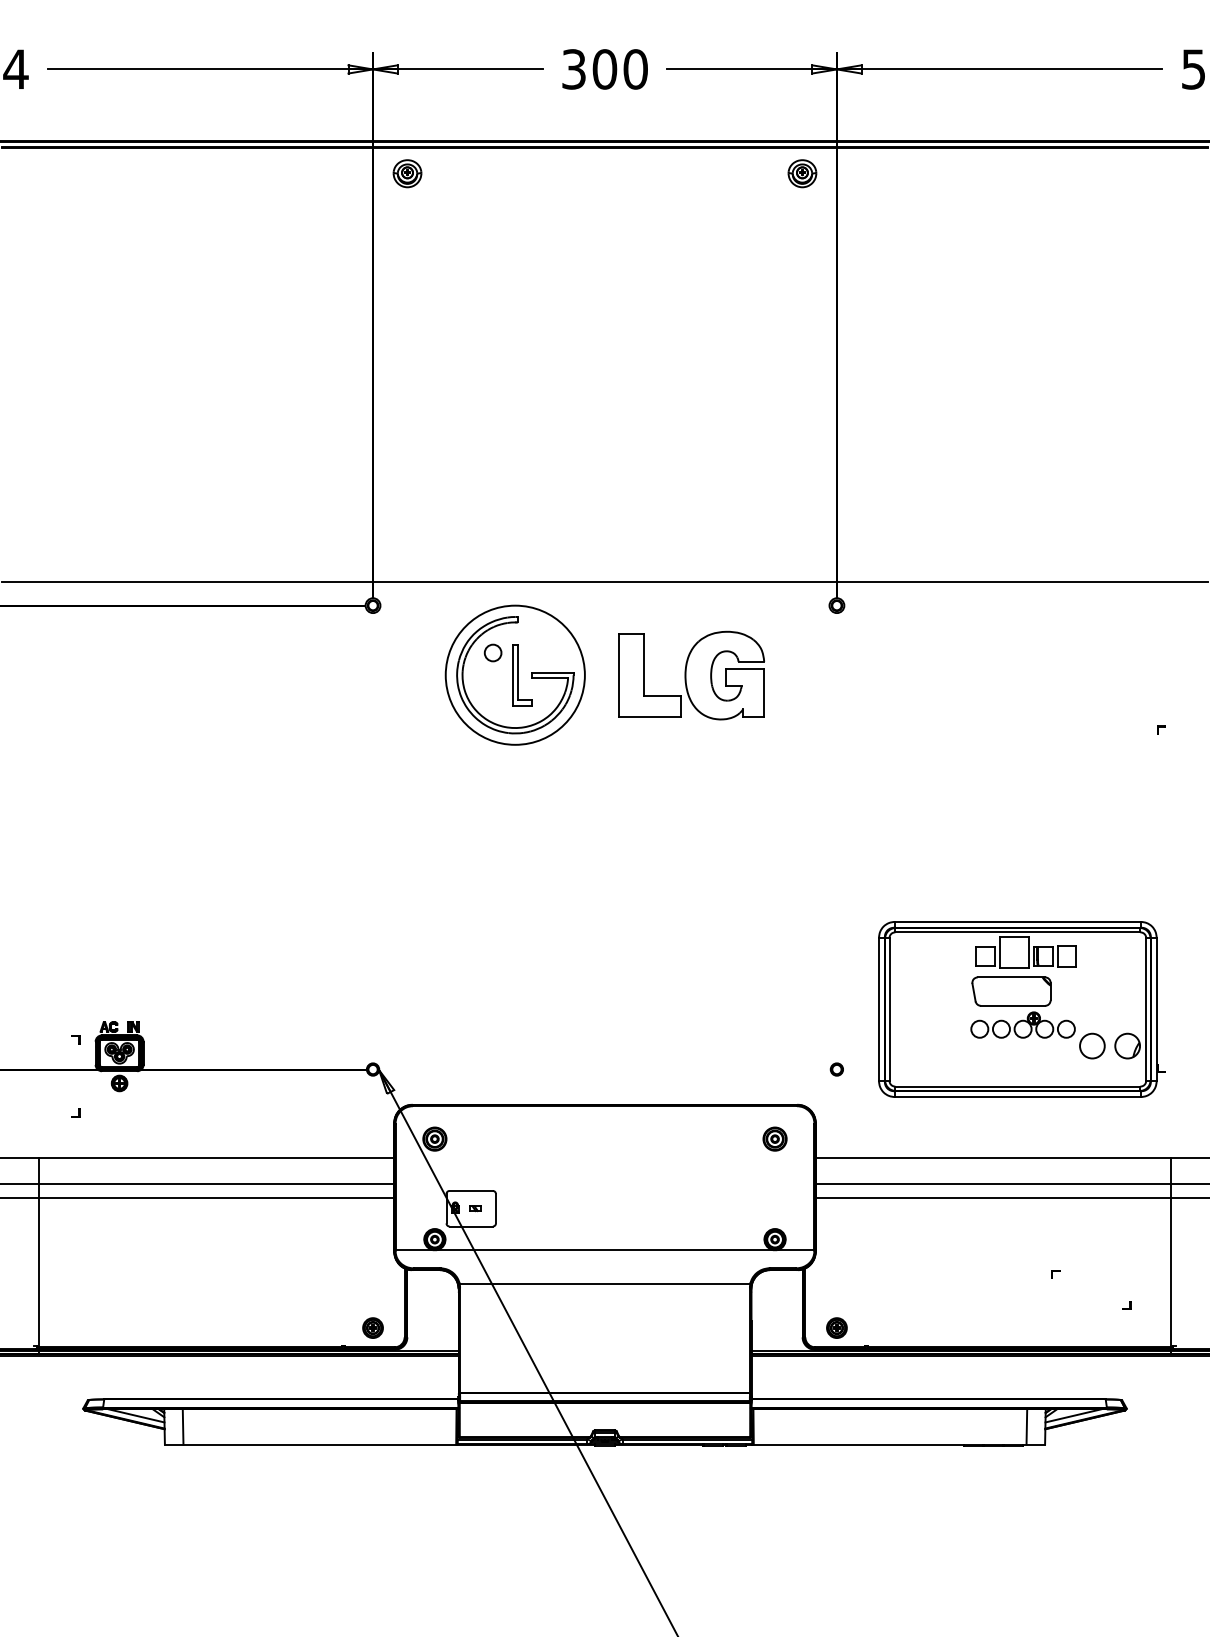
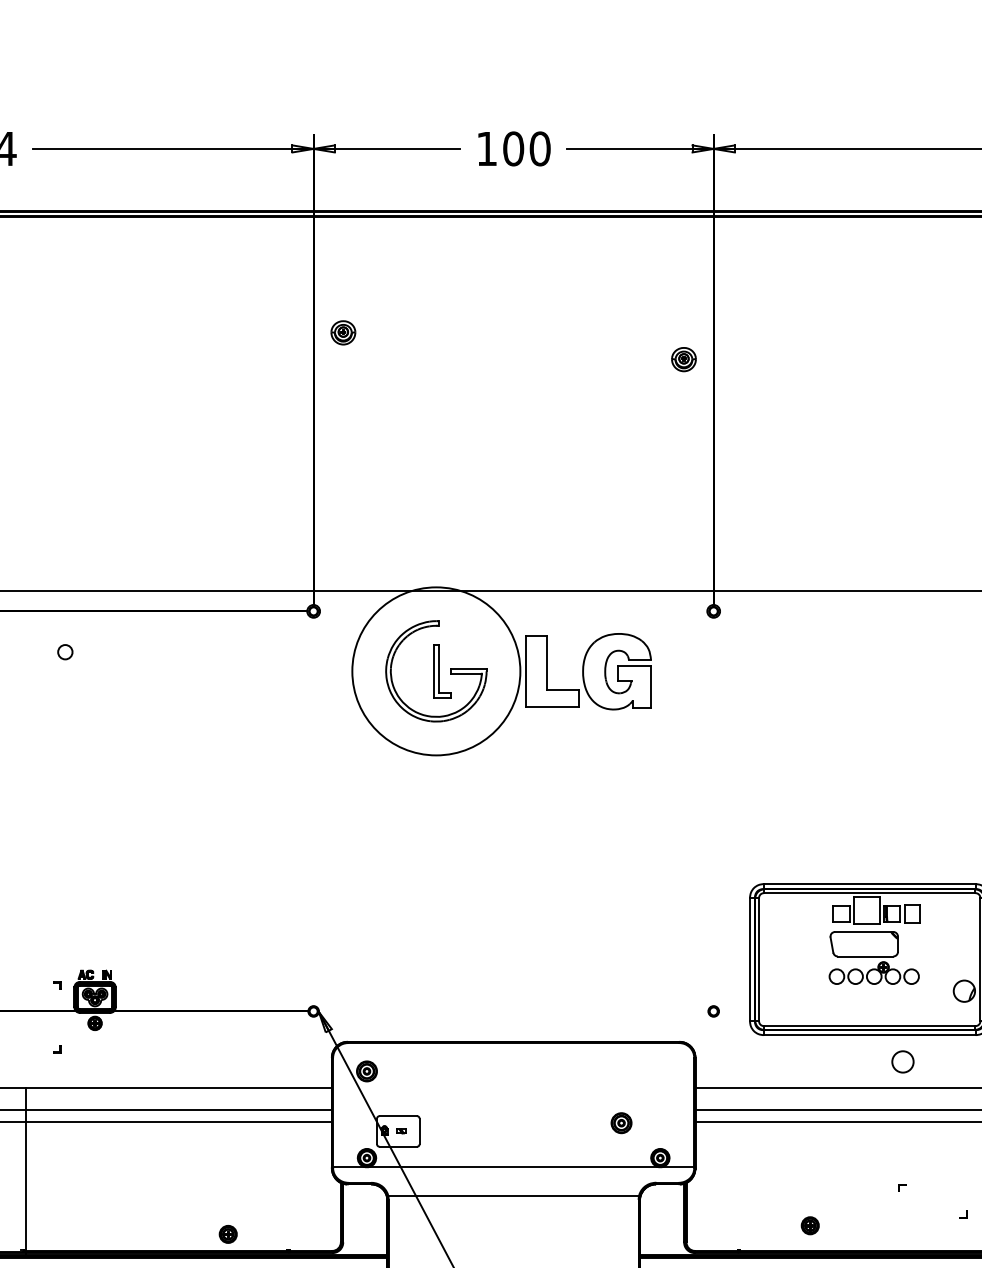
text: (573, 69) -> (486, 148), 300 -> 100
part: (407, 173) -> (343, 332), moved
part: (802, 173) -> (684, 359), moved
circle: (492, 652) -> (64, 651), moved
circle: (514, 674) -> (435, 670), size x1.4
circle: (1092, 1045) -> (903, 1061), moved
part: (774, 1138) -> (621, 1122), moved
part: (372, 1327) -> (227, 1233), moved
part: (836, 1327) -> (809, 1225), moved

